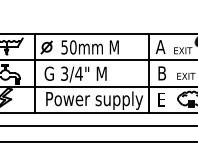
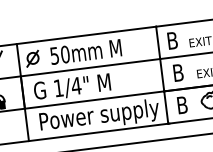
text: (160, 46) -> (172, 40), A -> B
text: (64, 73) -> (58, 87), 3/4" -> 1/4"
text: (162, 99) -> (182, 104), E -> B

